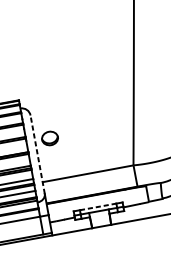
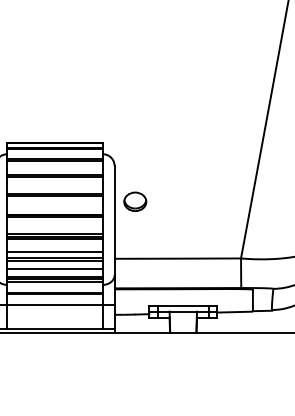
line: (37, 154) -> (114, 220), dashed -> solid
line: (98, 206) -> (183, 305), dashed -> solid

